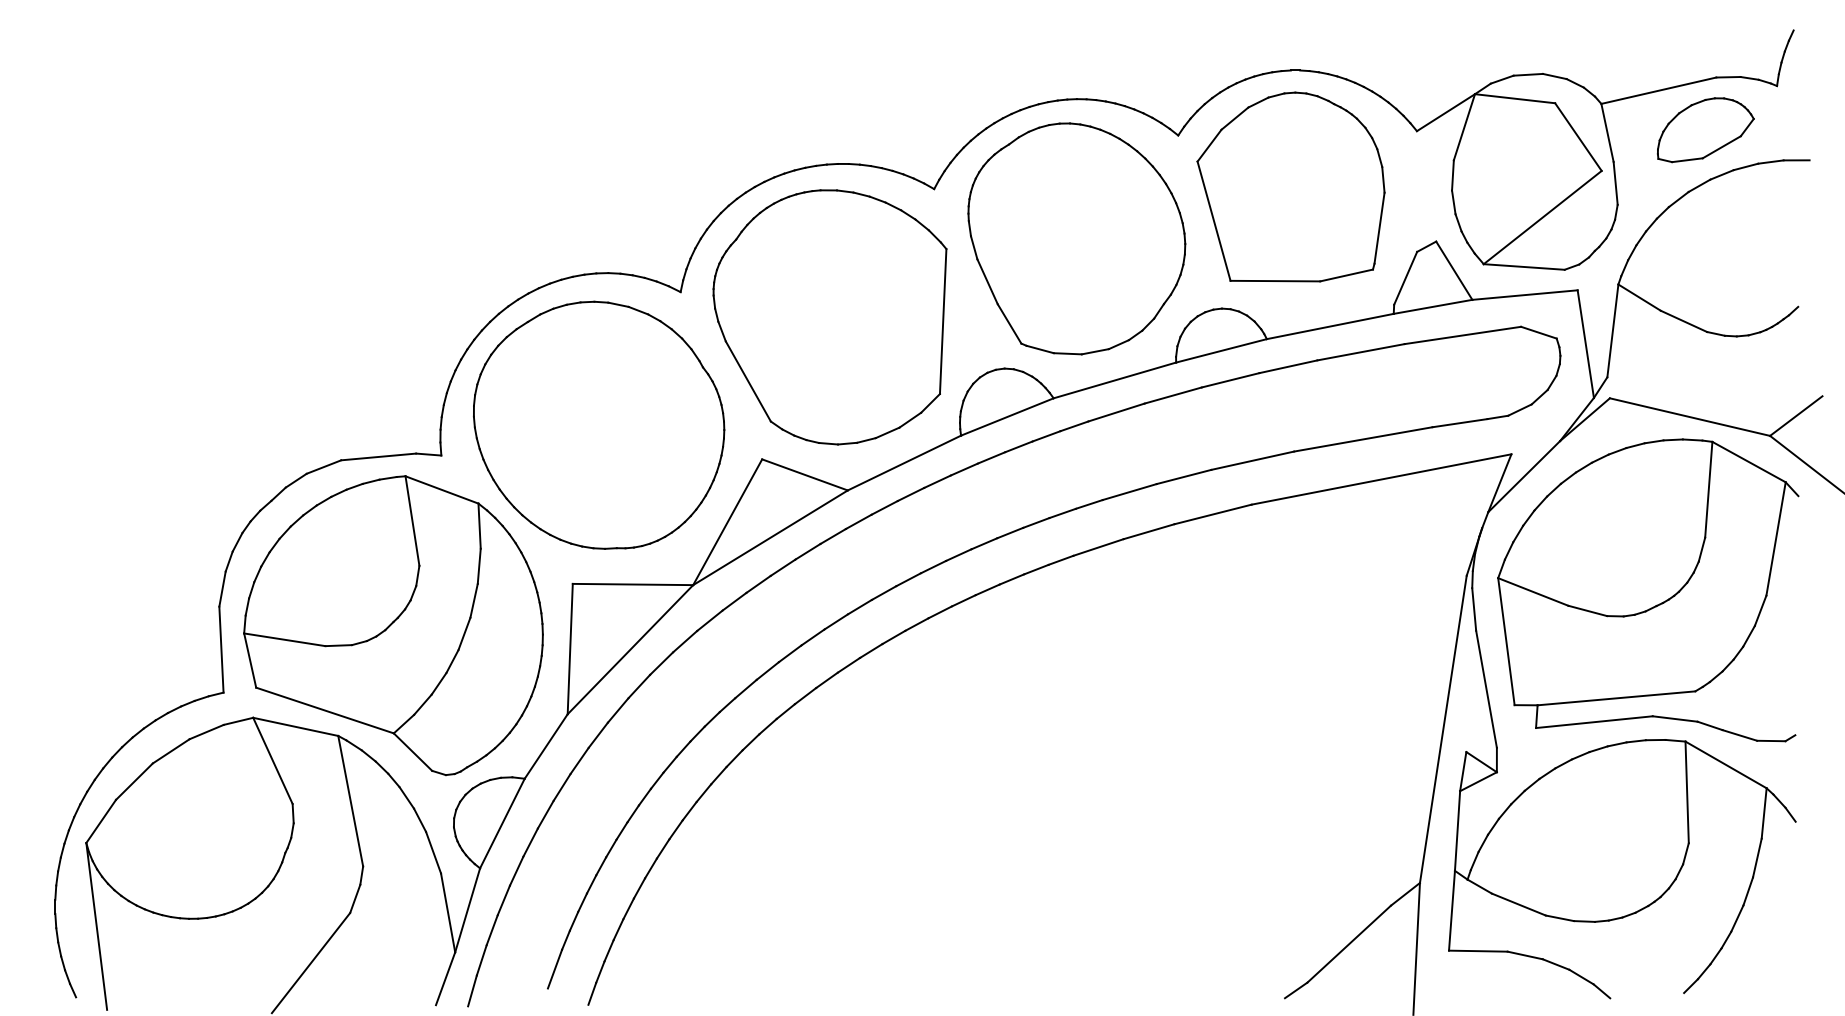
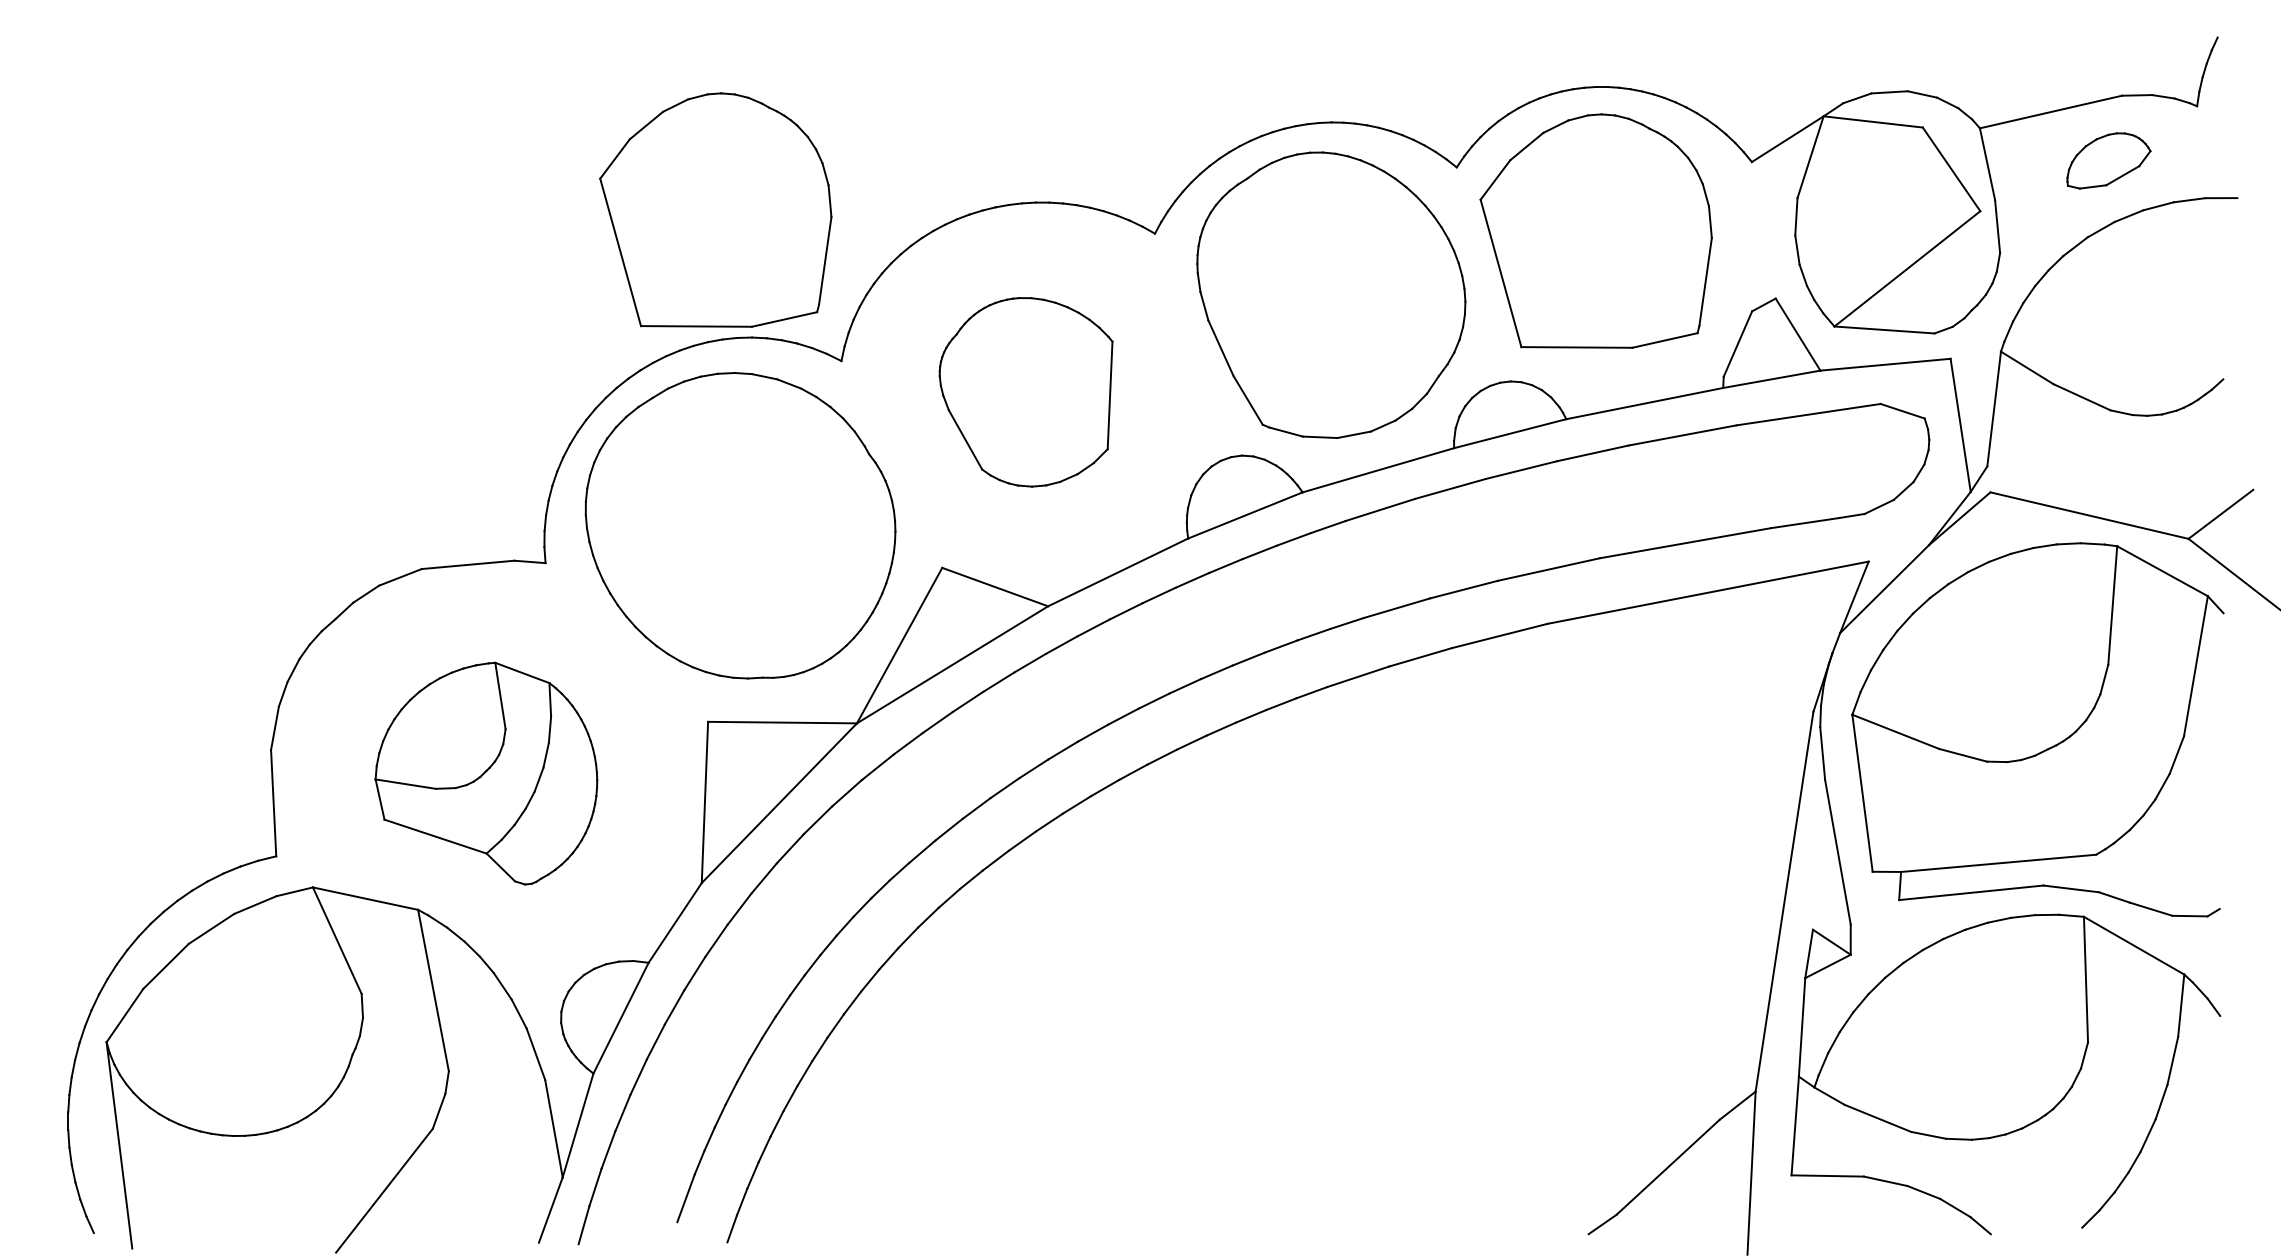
part: (1705, 130) -> (2108, 161), size x0.7
part: (578, 169) -> (715, 209), added
part: (829, 317) -> (1025, 392), size x0.6
part: (393, 625) -> (486, 773), size x0.6

